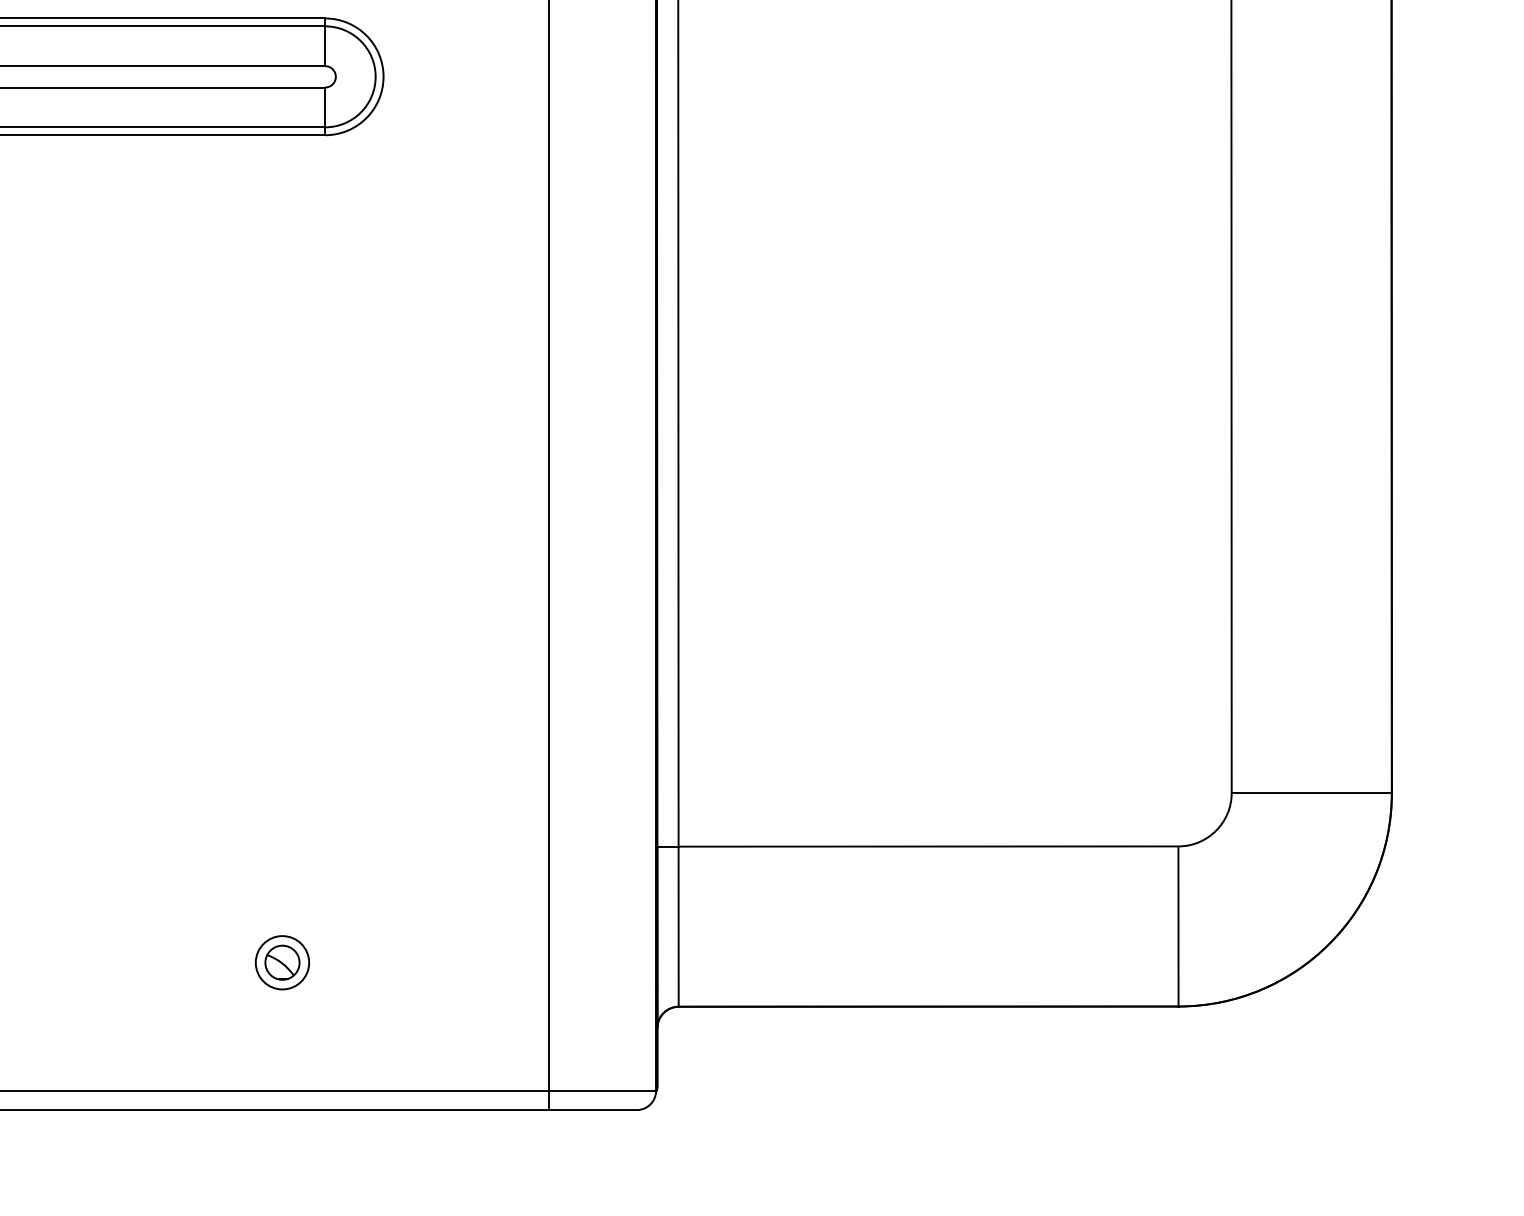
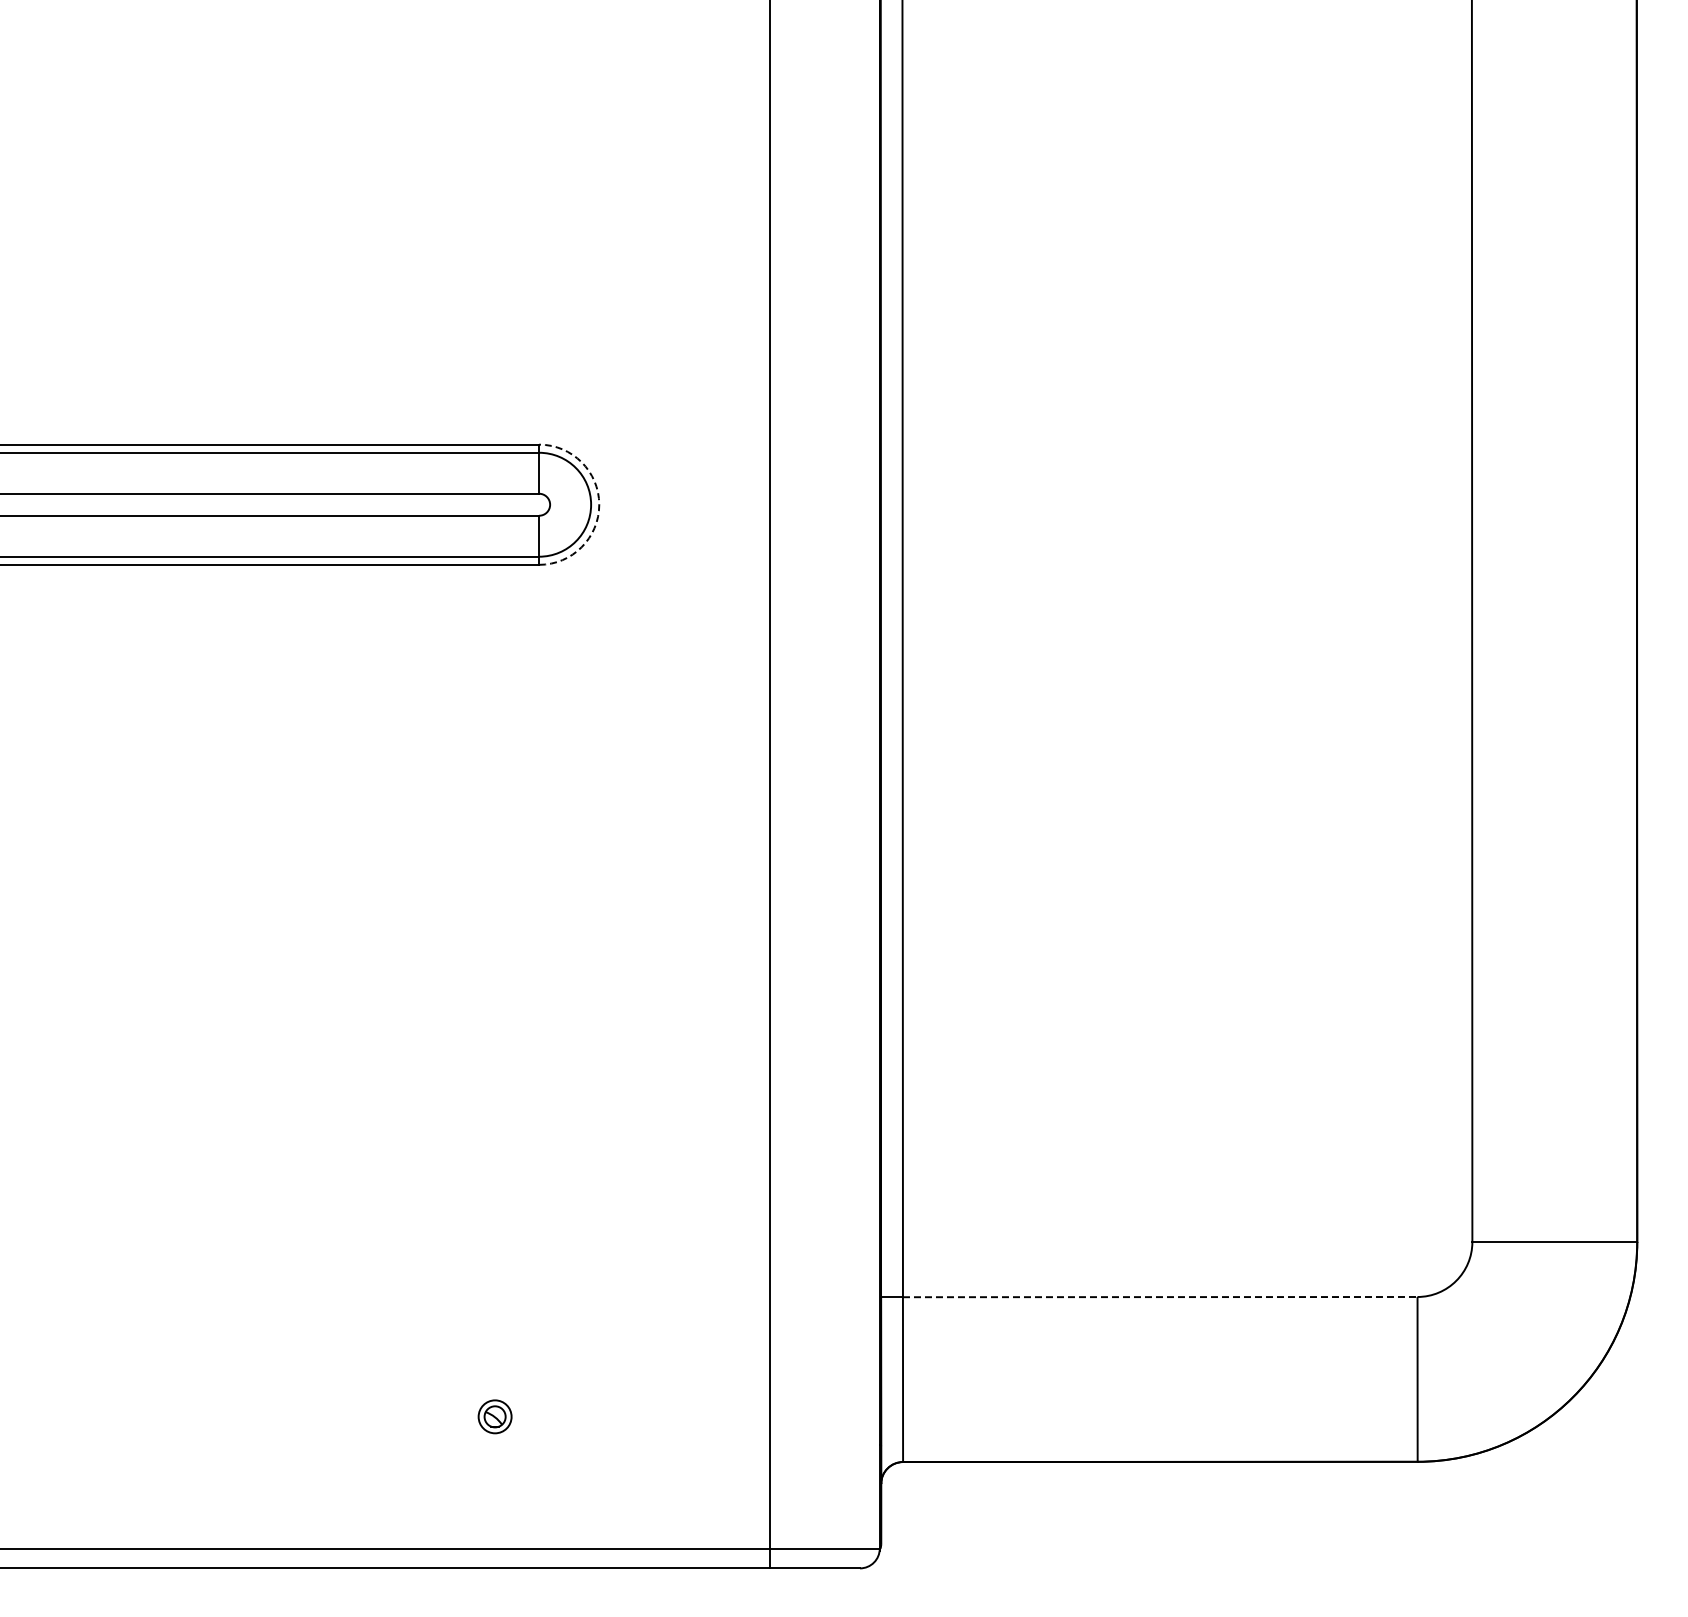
arc: (383, 76) -> (599, 504), solid -> dashed
line: (928, 846) -> (1160, 1297), solid -> dashed
part: (281, 962) -> (494, 1416), size x0.6

